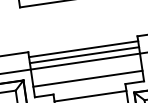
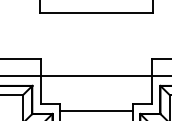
line: (83, 48) -> (96, 63), removed
line: (84, 54) -> (96, 69), removed
line: (88, 78) -> (96, 93), removed

